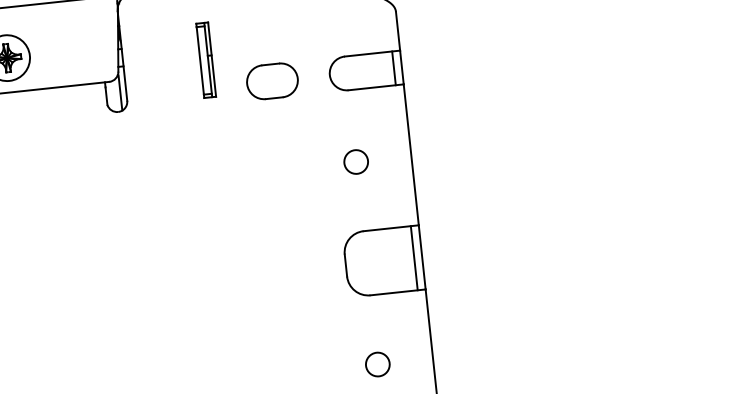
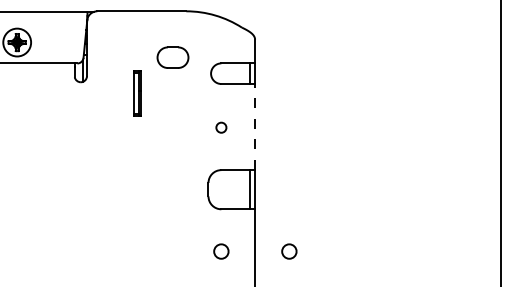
part: (206, 59) -> (137, 93), moved
part: (271, 81) -> (172, 57), moved
line: (411, 153) -> (255, 126), solid -> dashed
circle: (356, 161) -> (221, 127), size x0.7
circle: (489, 352) -> (289, 251), added

